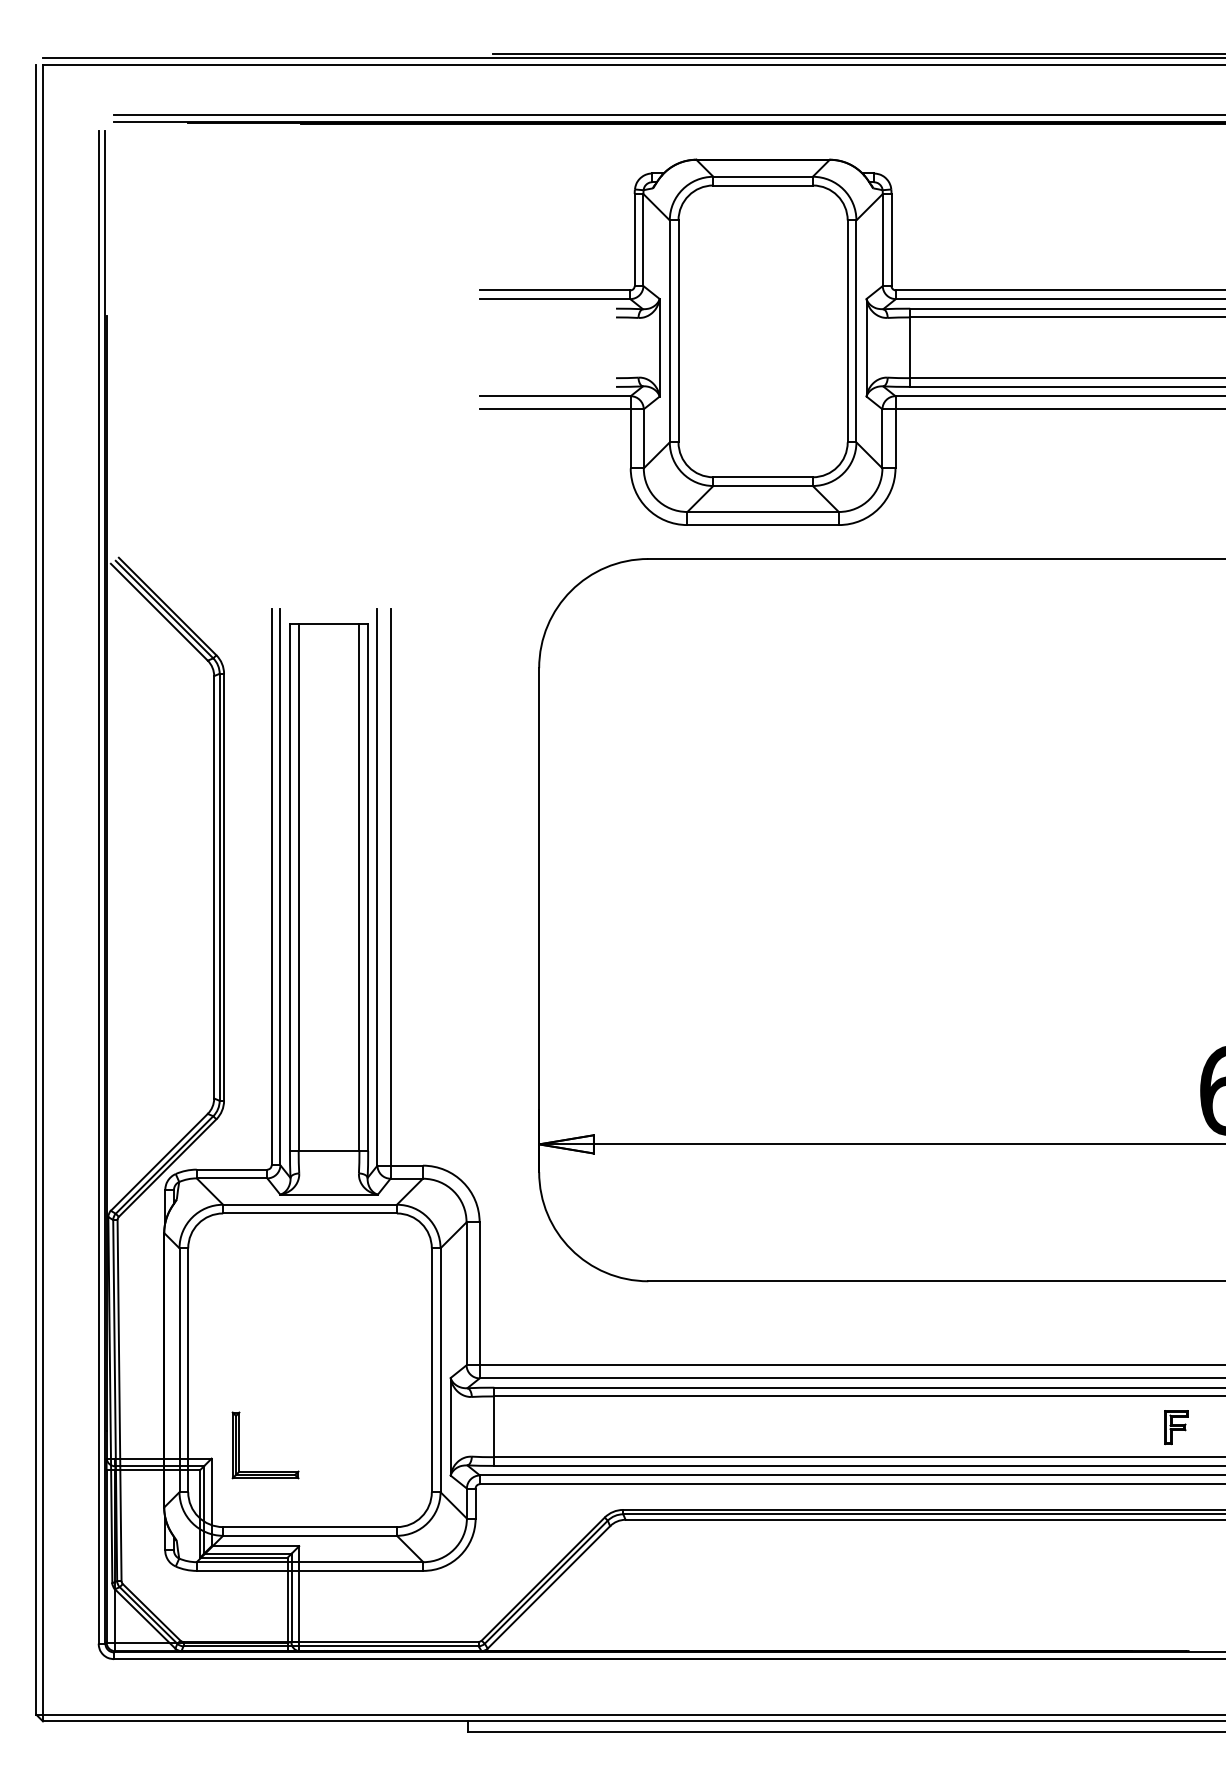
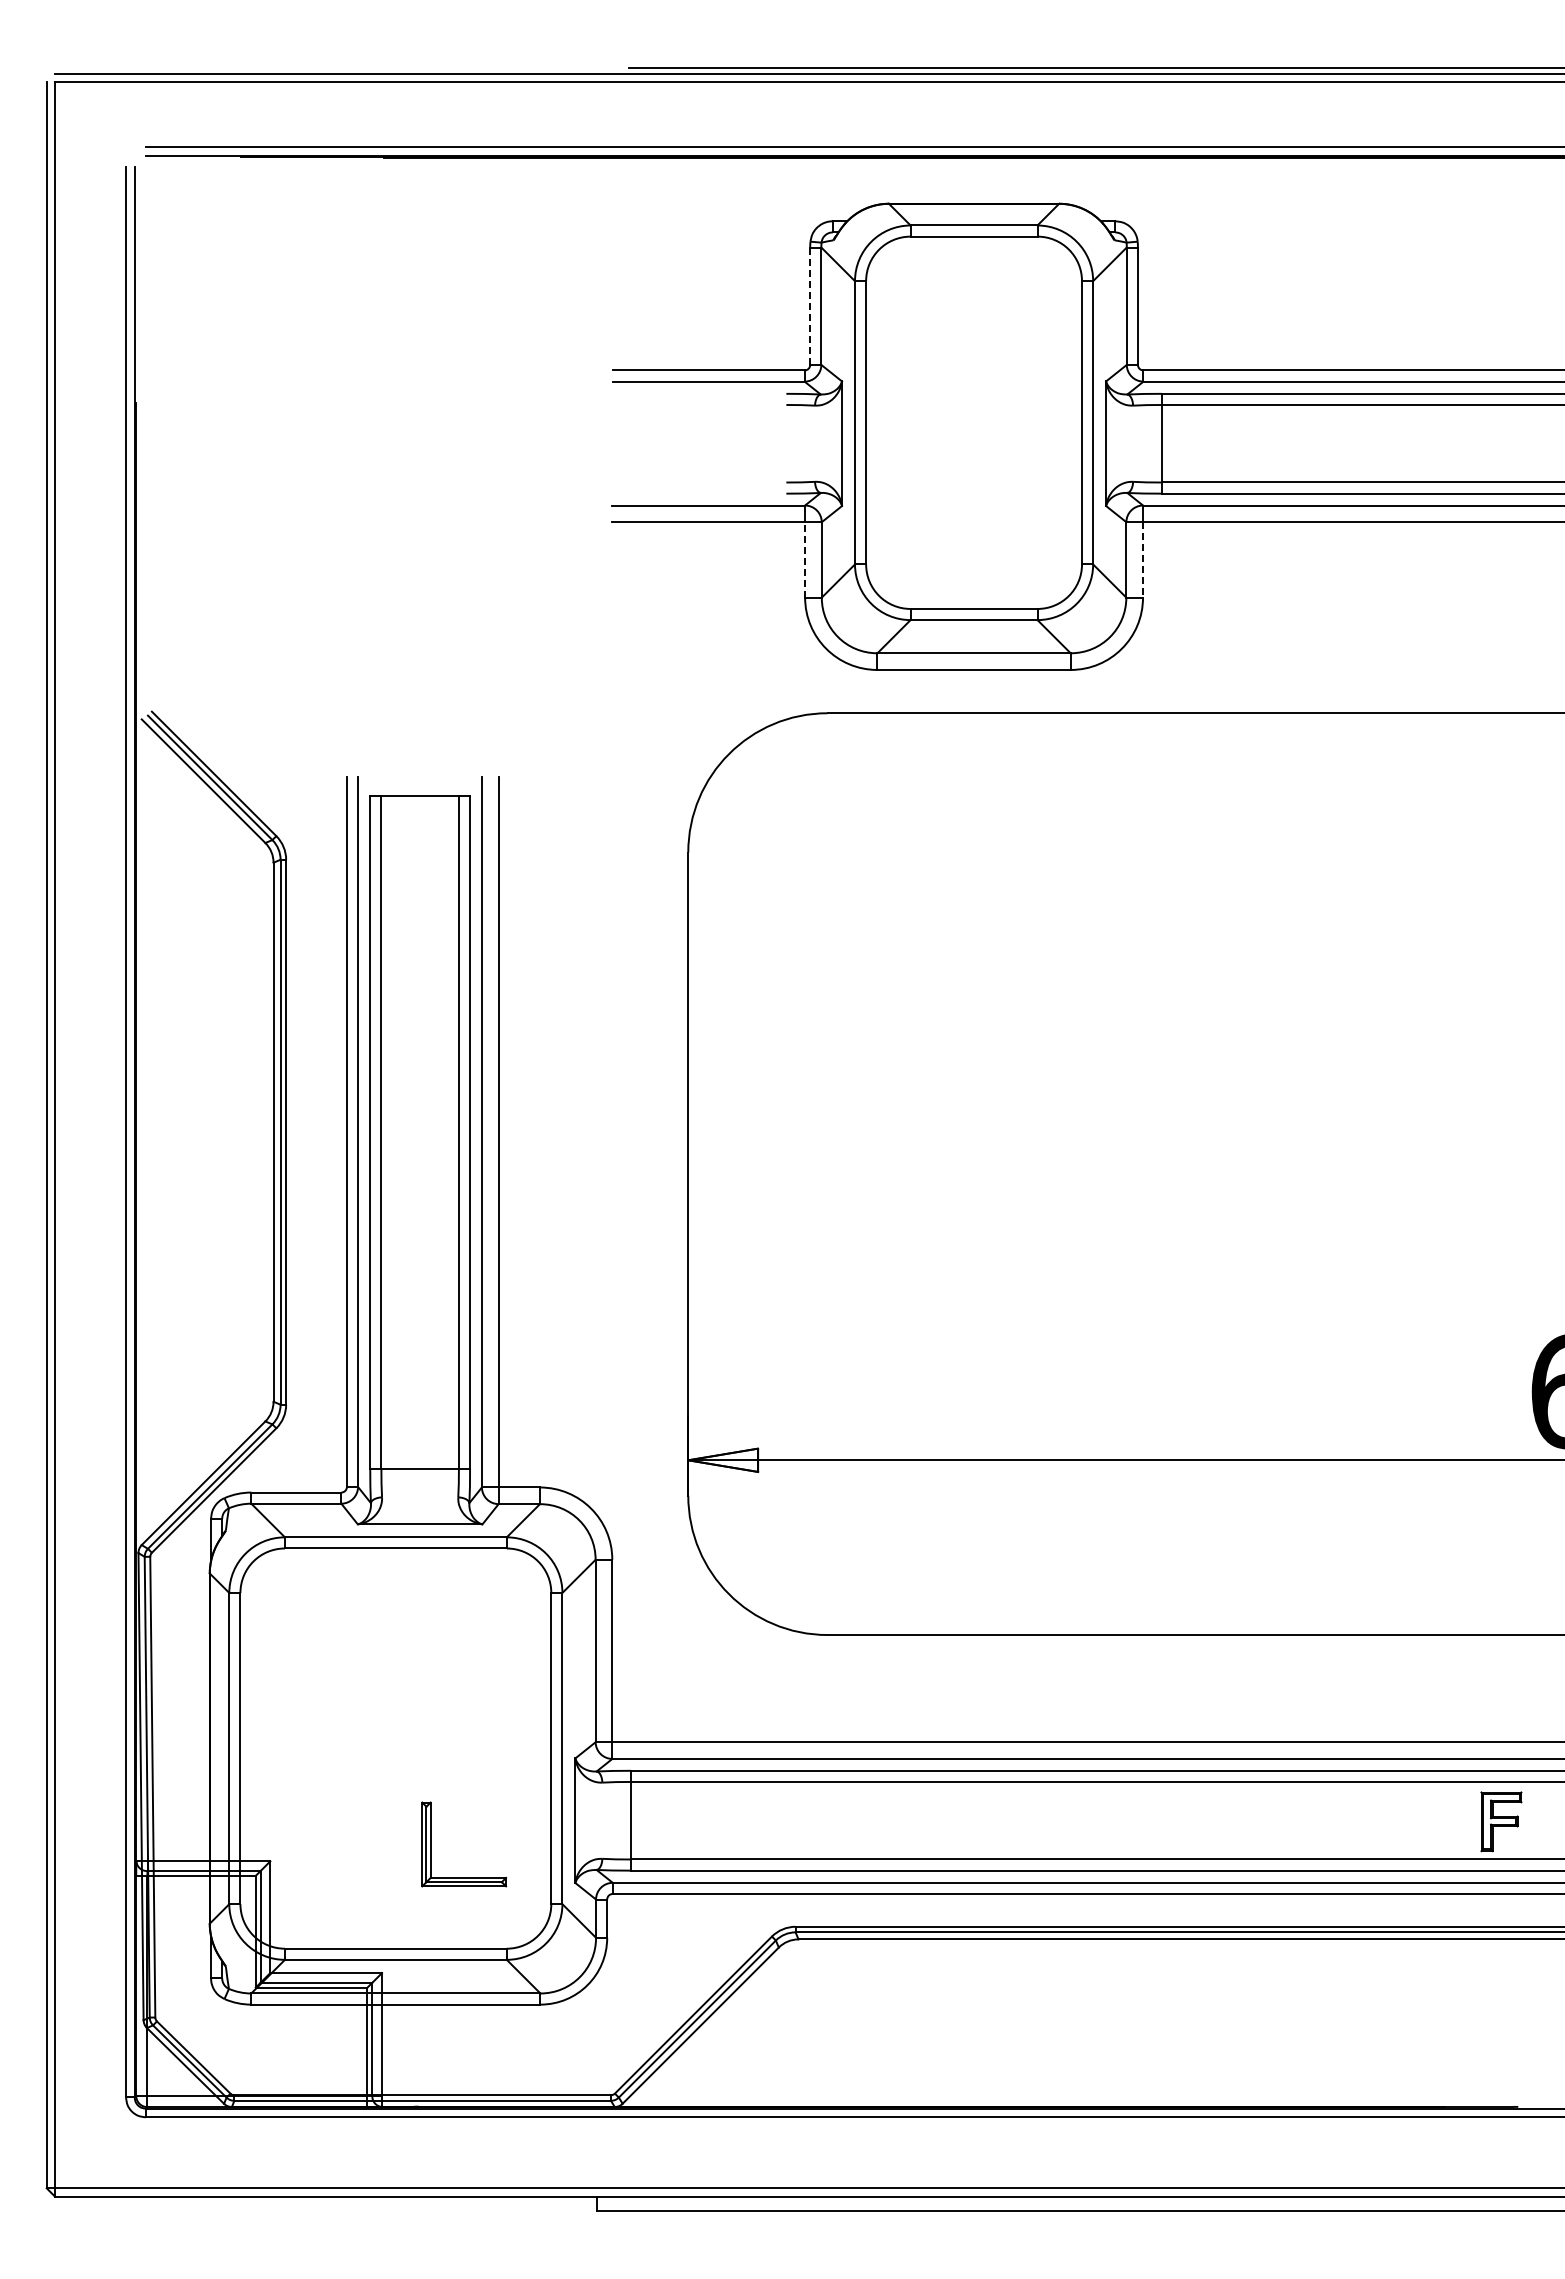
line: (634, 240) -> (810, 306), solid -> dashed
line: (631, 438) -> (805, 559), solid -> dashed
line: (895, 438) -> (1143, 559), solid -> dashed
part: (1176, 1427) -> (1501, 1821), size x1.4
part: (240, 1445) -> (431, 1844), moved

